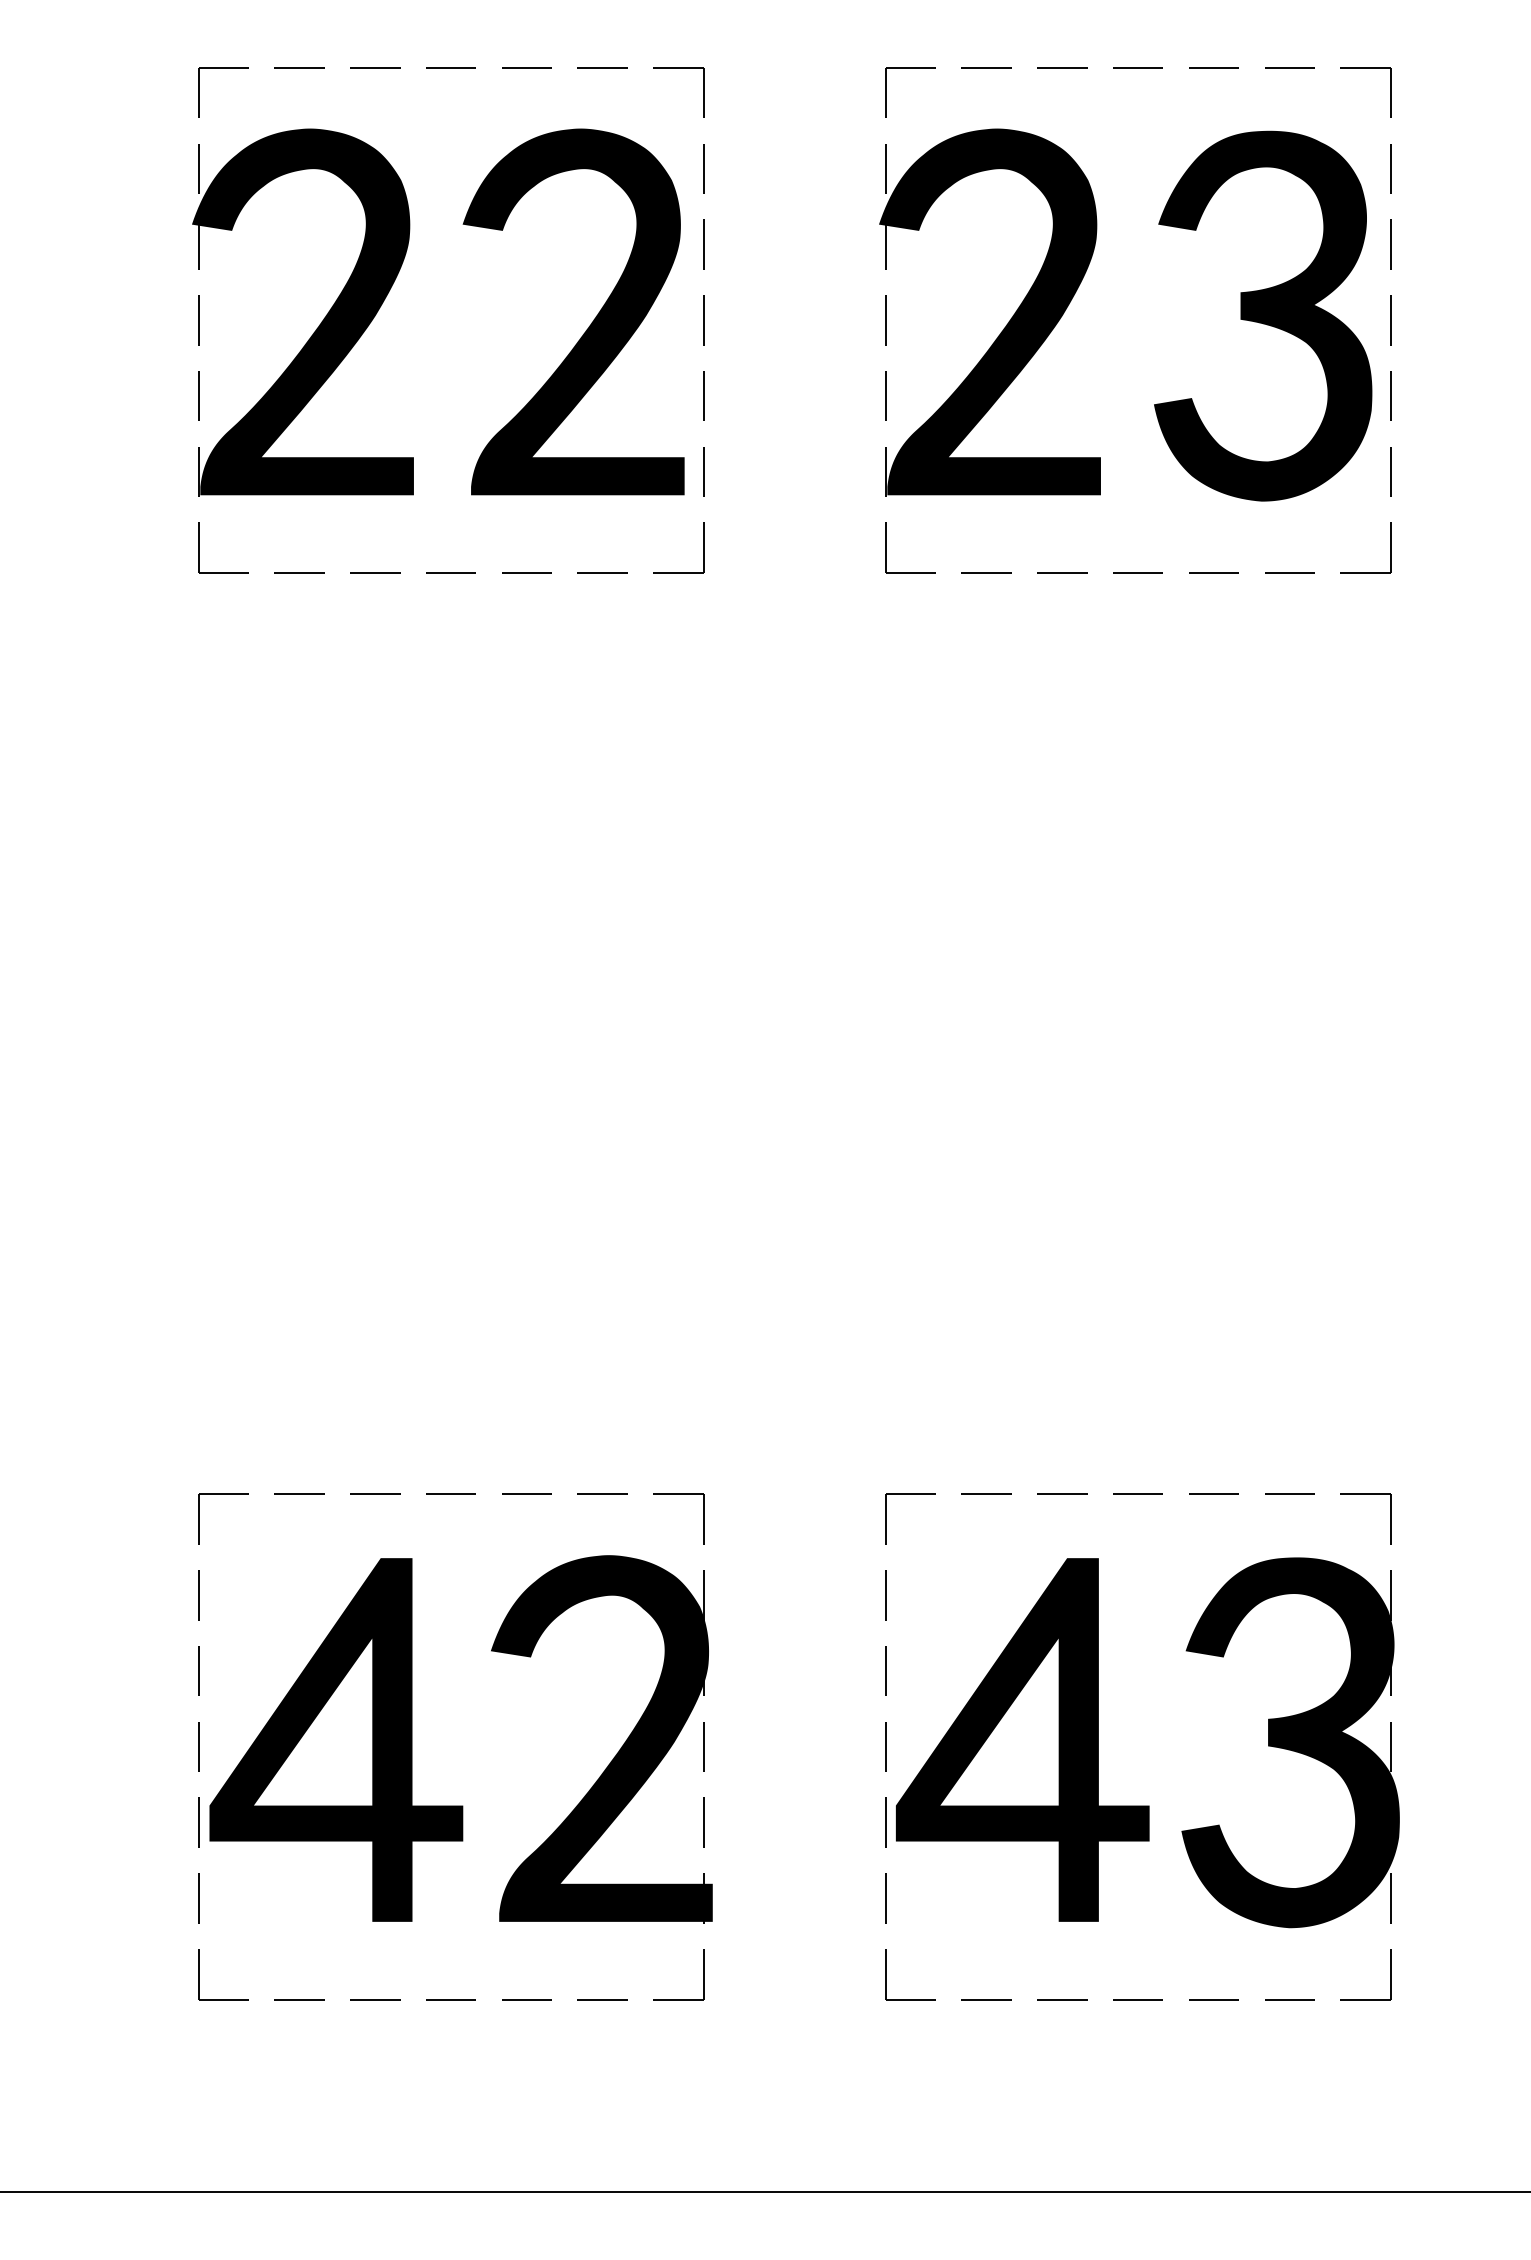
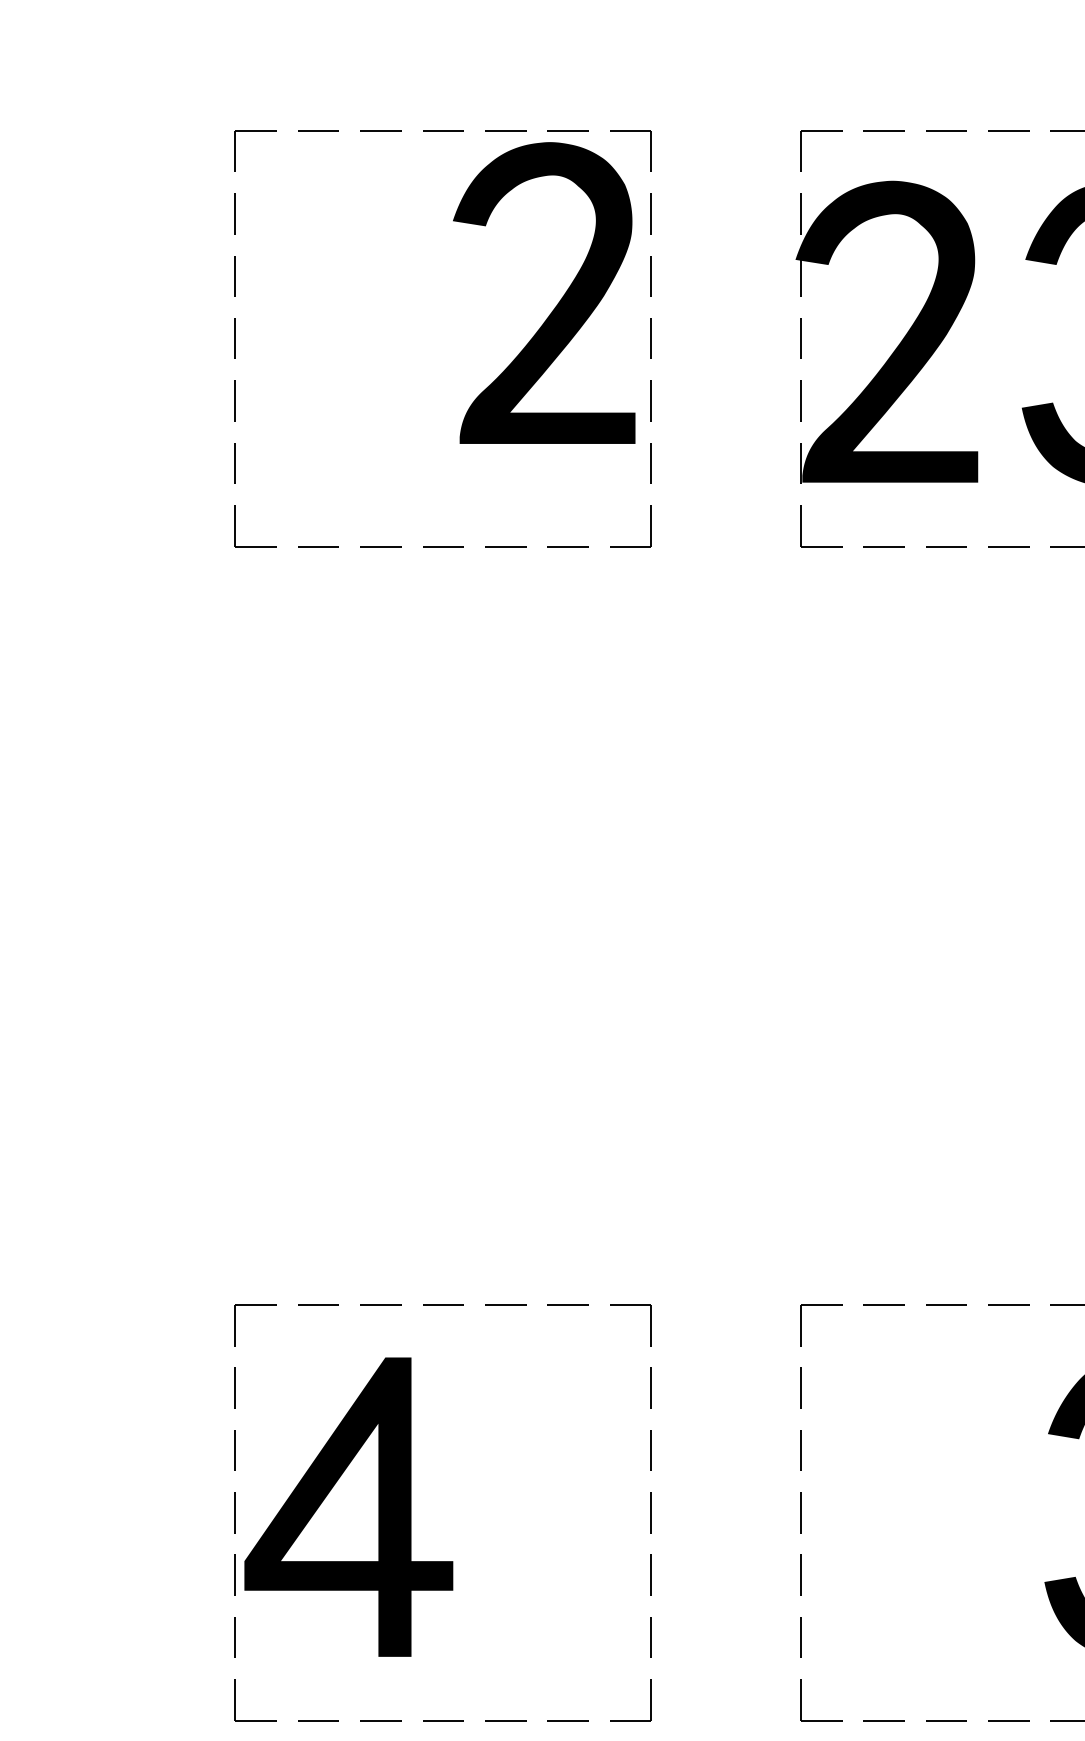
fill: (302, 311) -> (320, 331), removed
part: (591, 322) -> (558, 301), moved
fill: (601, 1738) -> (567, 1505), removed
part: (1022, 1739) -> (913, 1506), removed

